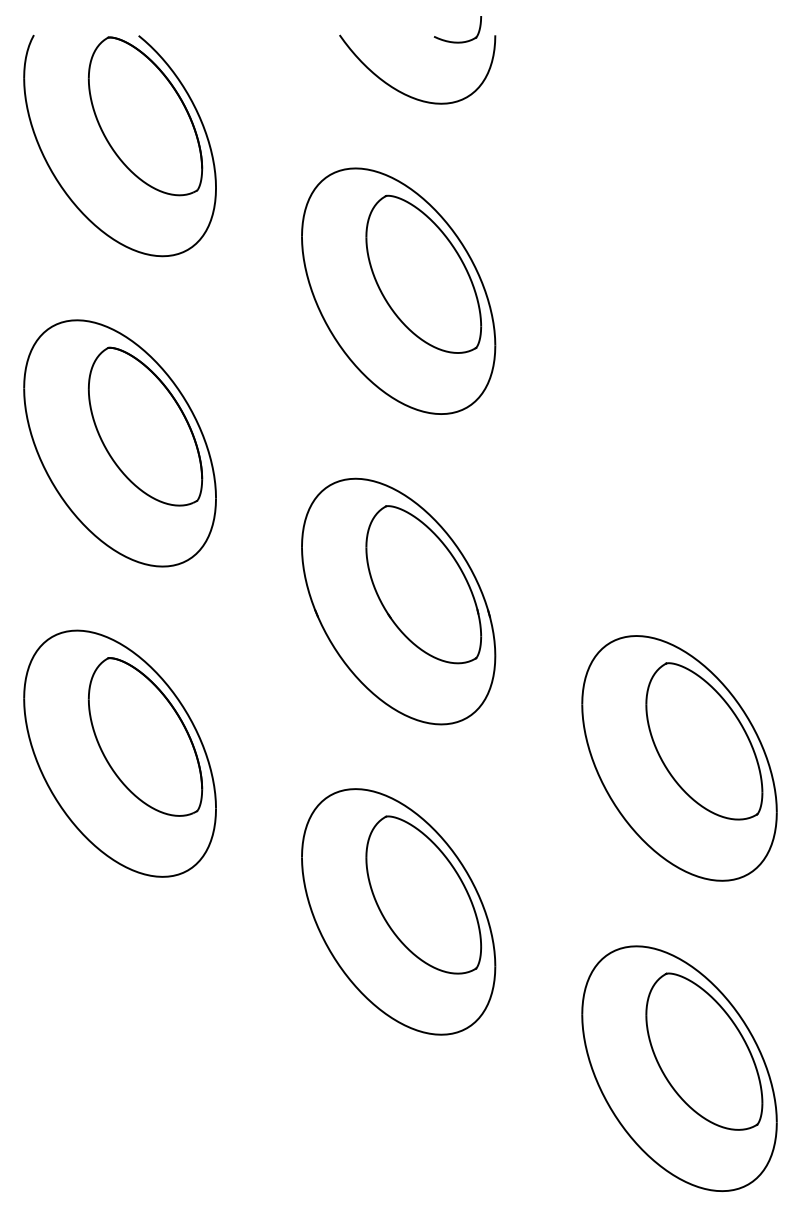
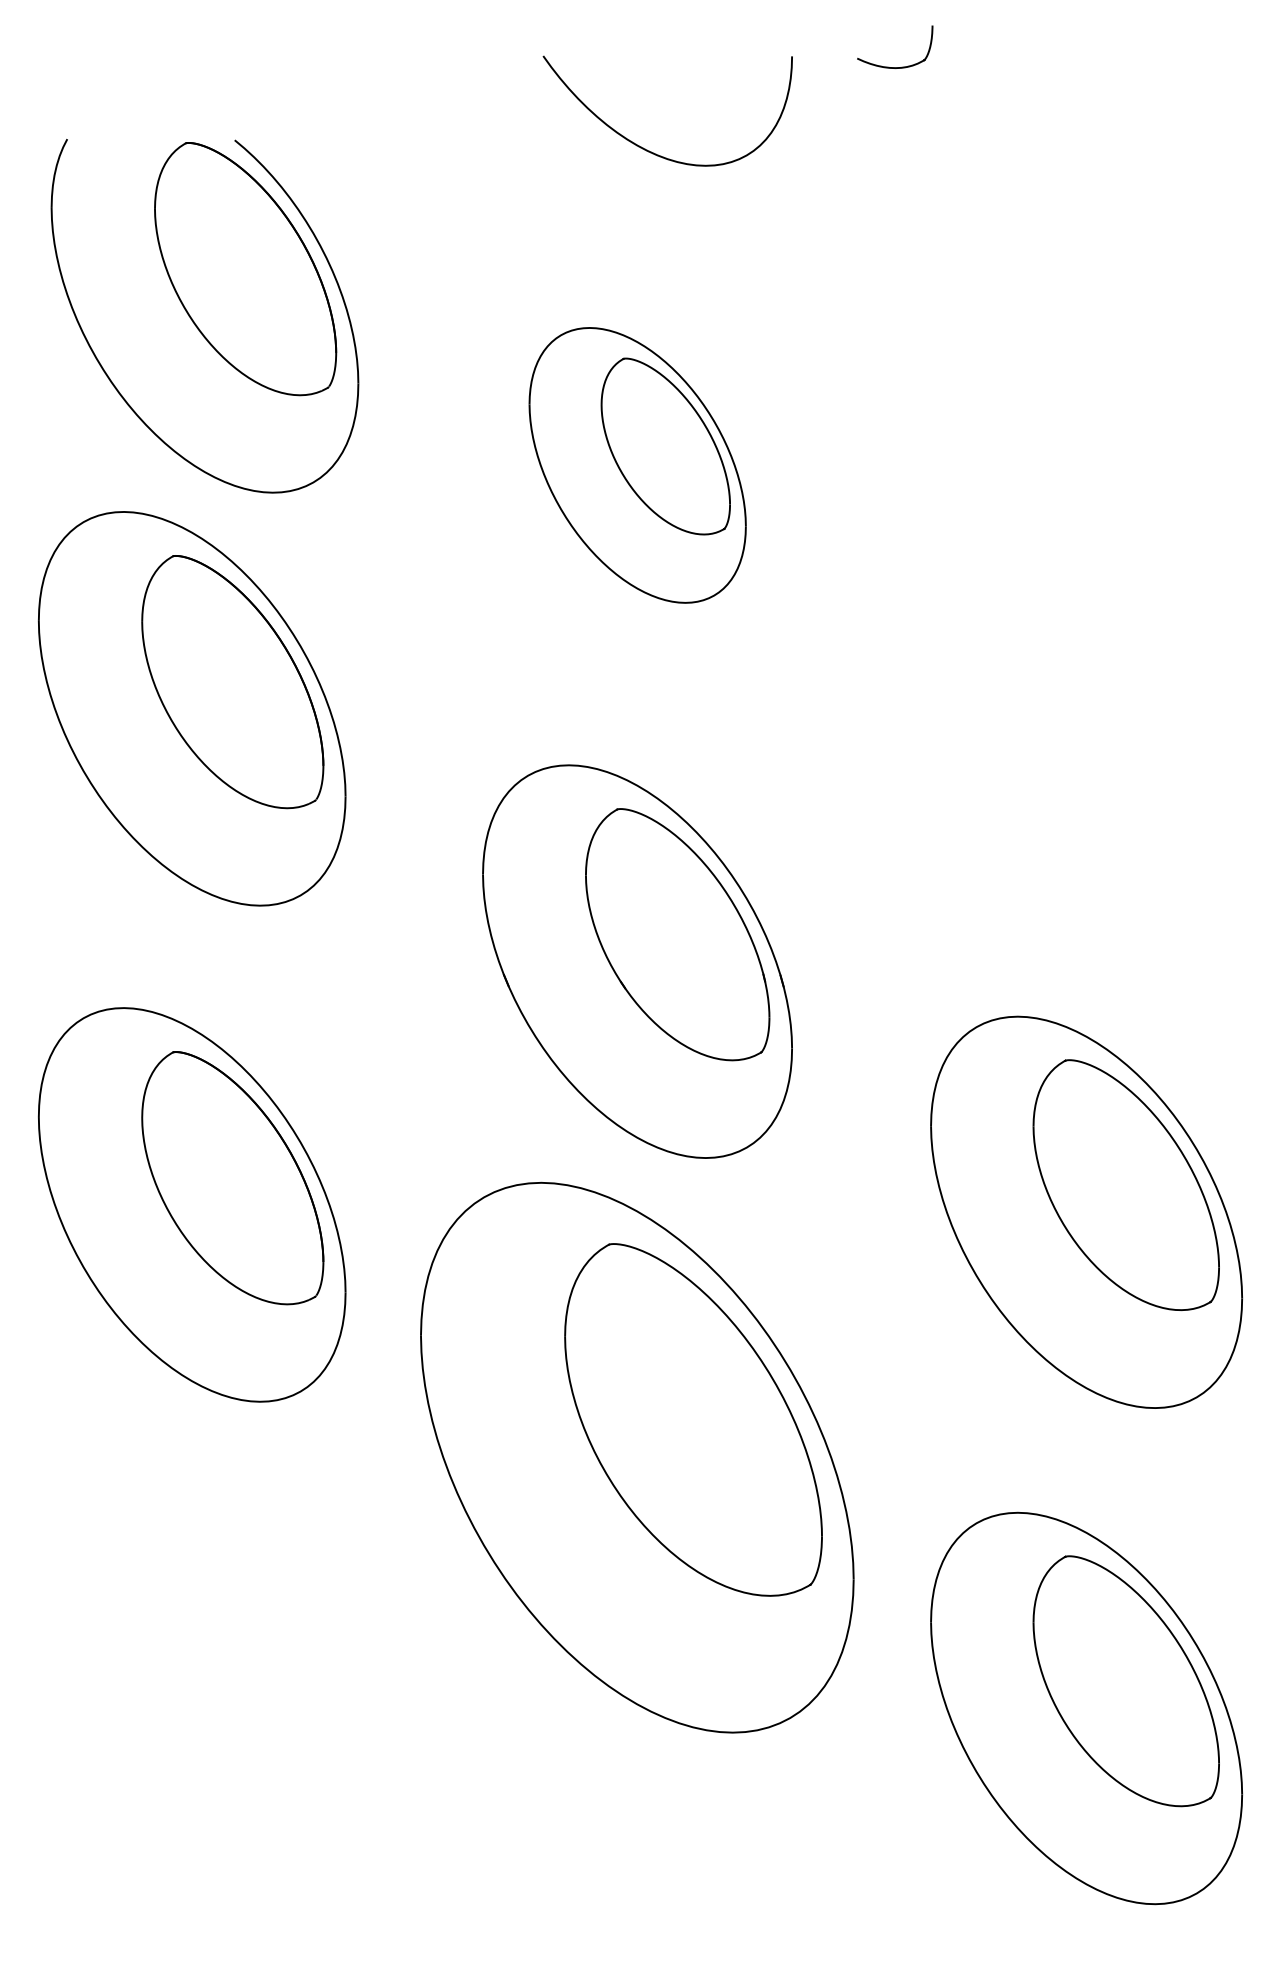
part: (457, 41) -> (894, 66), moved
part: (119, 145) -> (204, 315), moved
part: (398, 290) -> (637, 464), size x0.7
part: (398, 911) -> (637, 1457), size x1.4

